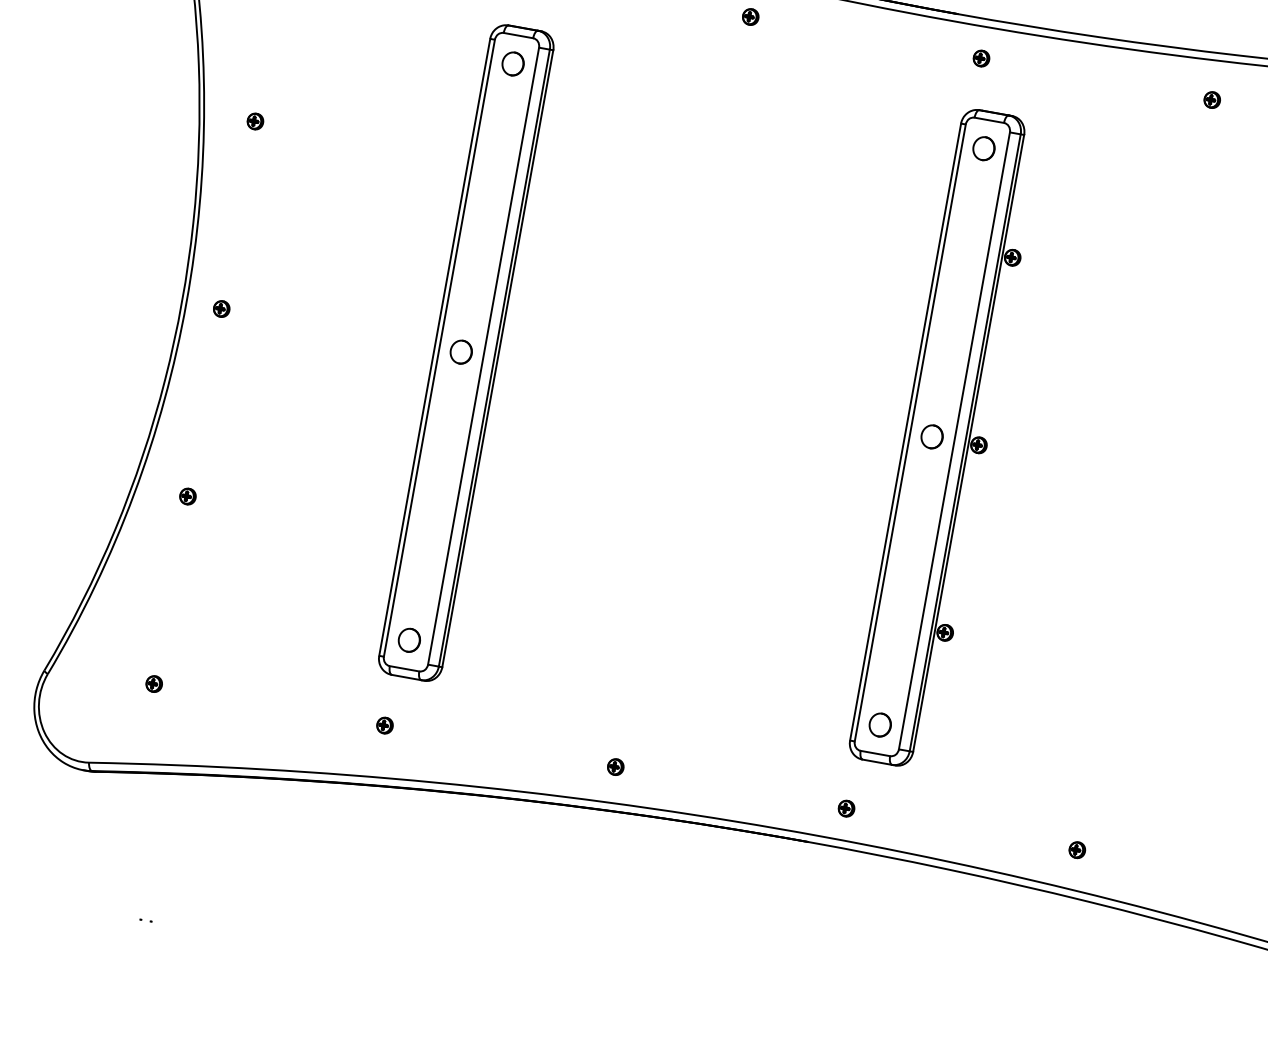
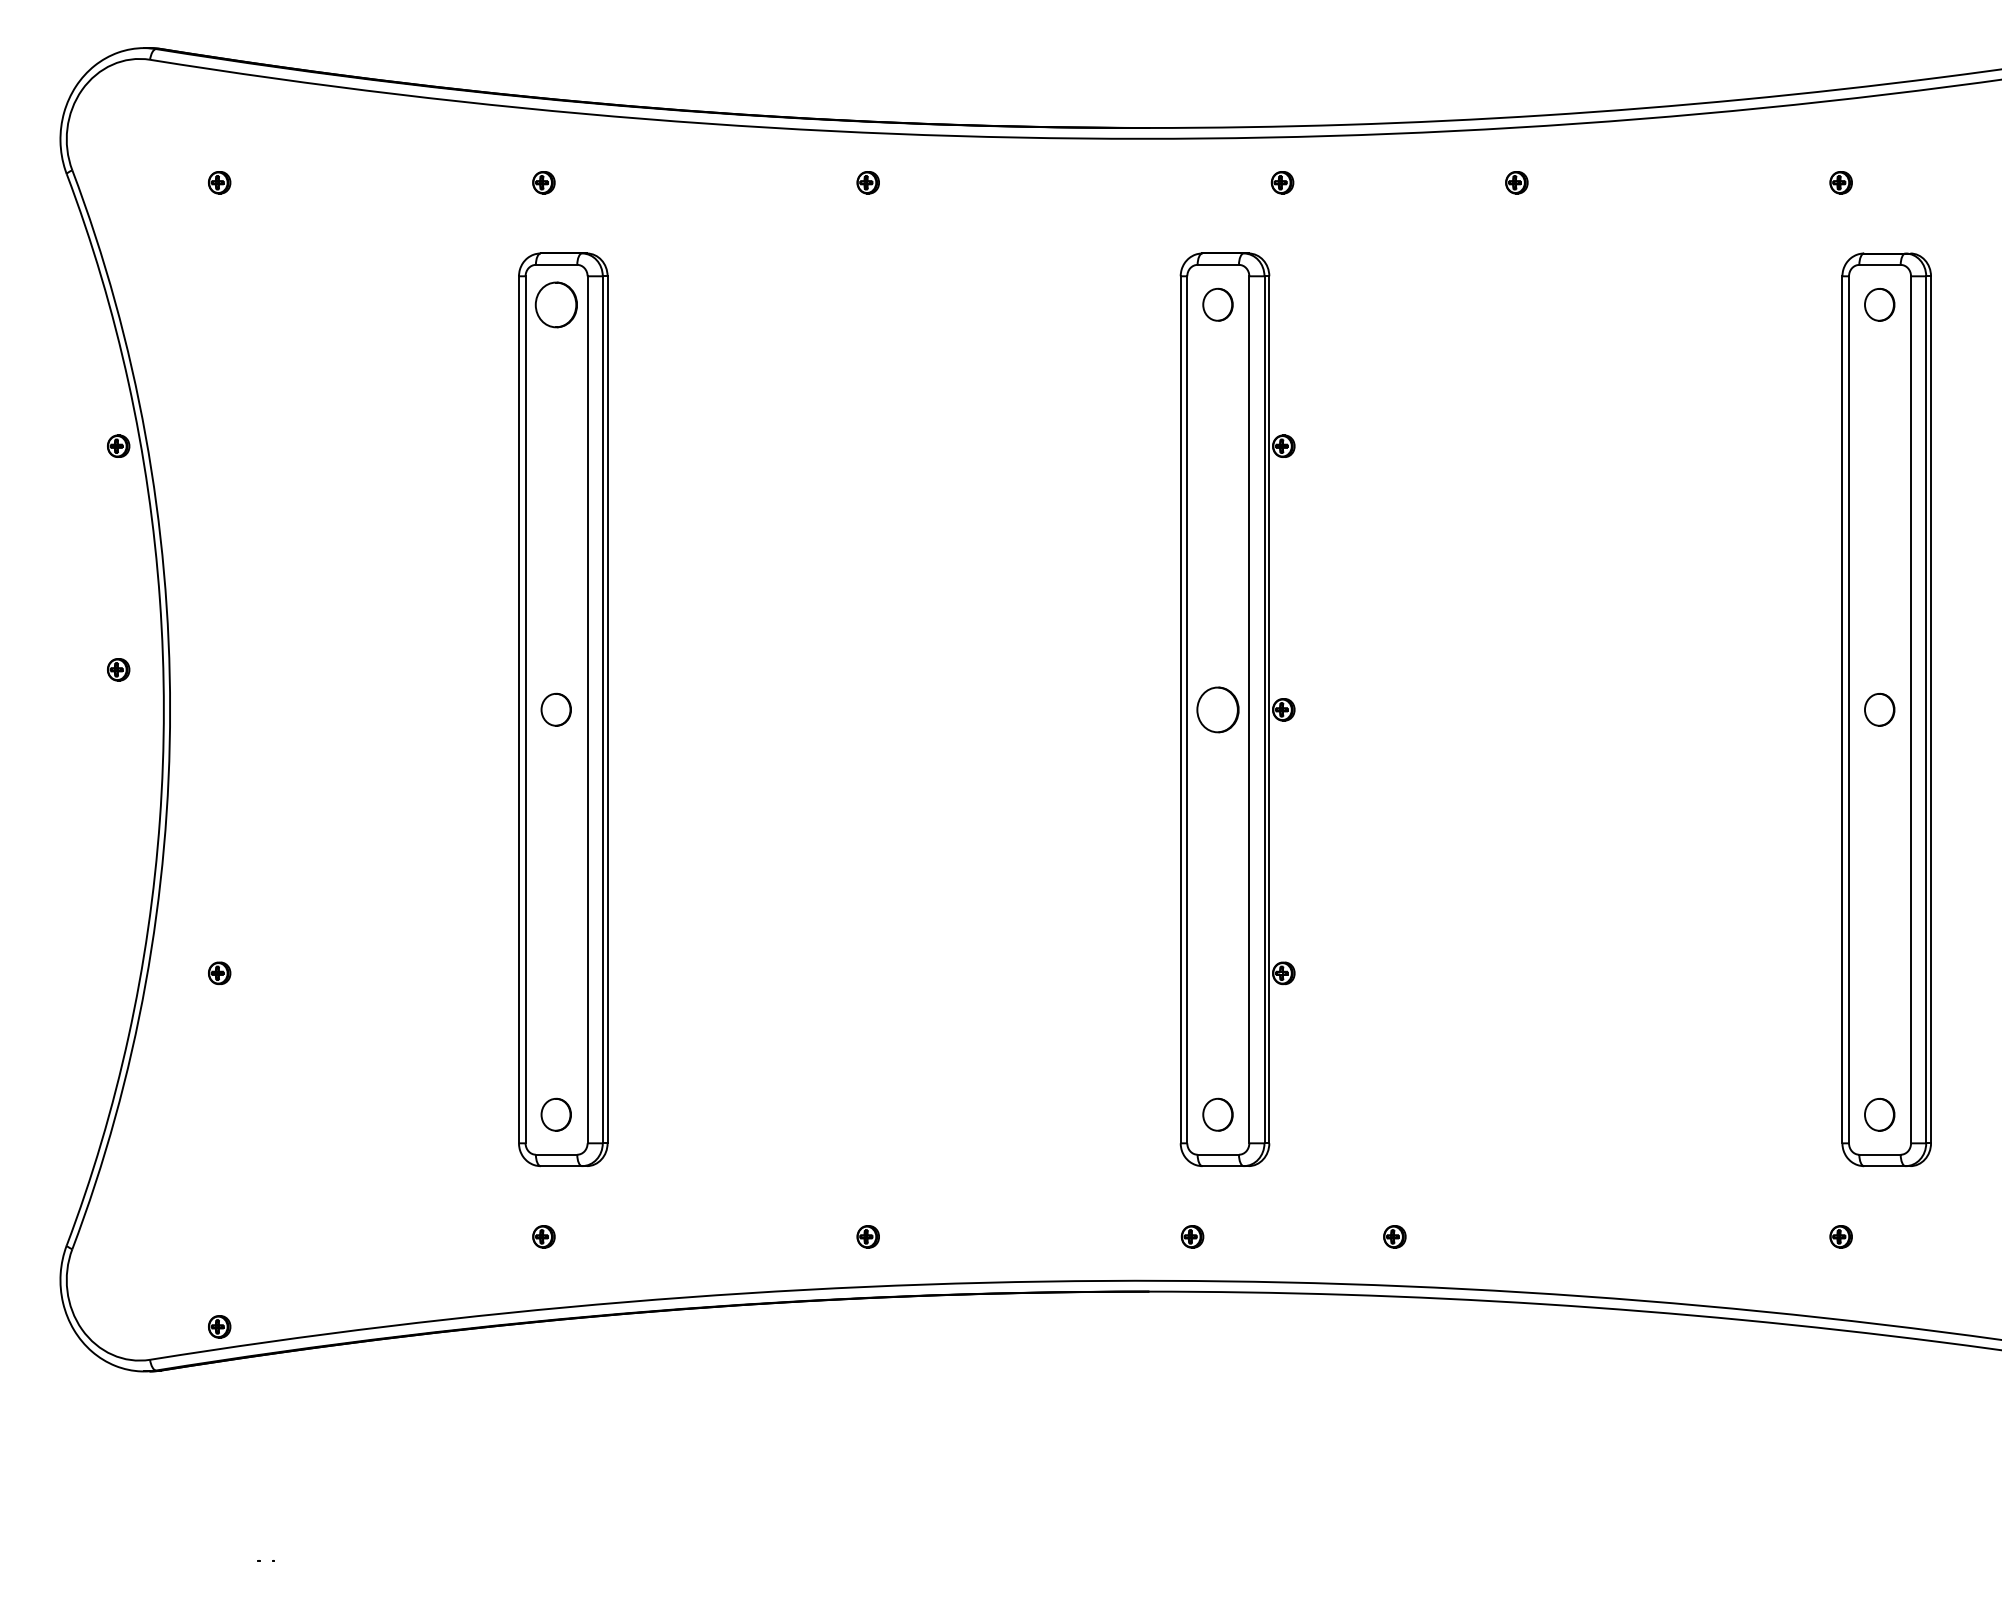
part: (981, 58) -> (1282, 182), moved
part: (512, 63) -> (555, 304), size x1.4
part: (255, 120) -> (118, 445), moved
part: (221, 308) -> (118, 669), moved
part: (931, 436) -> (1217, 709), size x1.4
part: (154, 683) -> (219, 1326), moved
part: (1077, 849) -> (1394, 1236), moved

